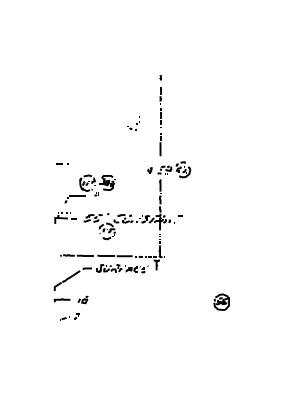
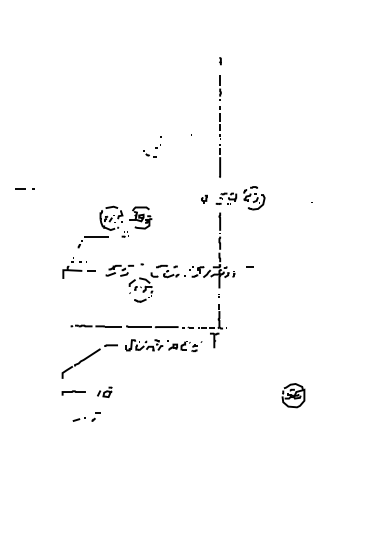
part: (133, 123) -> (151, 147), moved
line: (62, 163) -> (24, 188), moved
part: (221, 301) -> (293, 394), moved

